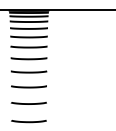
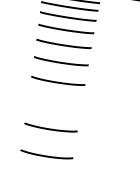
line: (28, 86) -> (54, 103), removed

